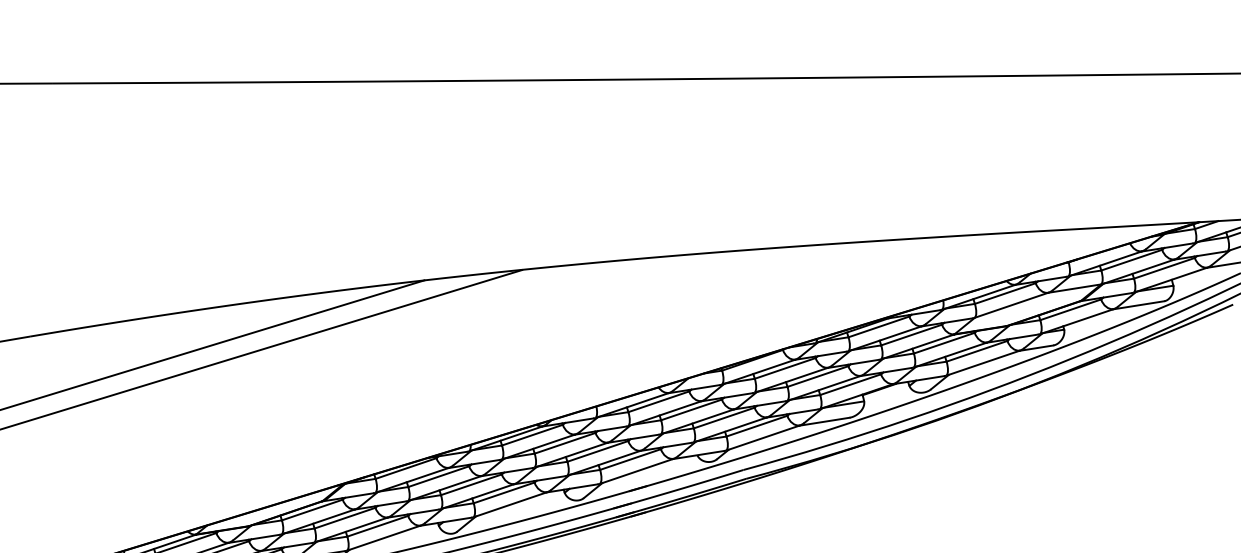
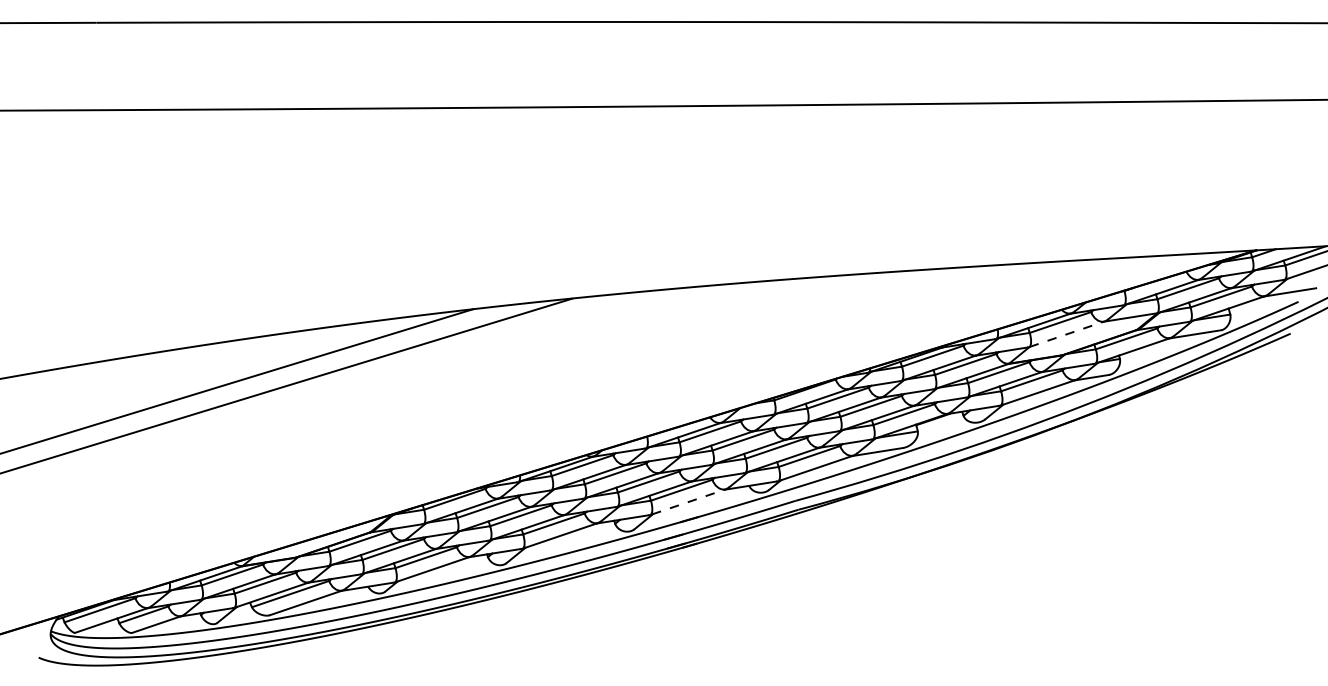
line: (1012, 305) -> (1067, 334), solid -> dashed
line: (637, 470) -> (688, 501), solid -> dashed

